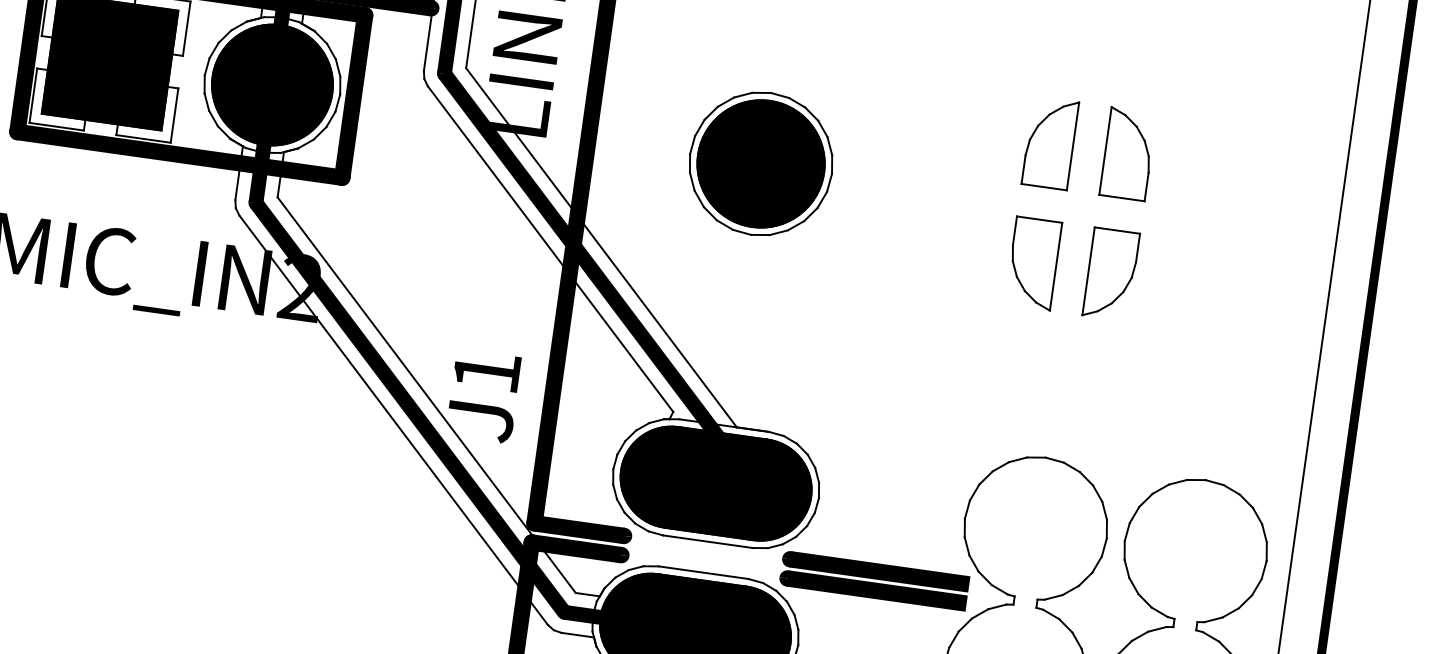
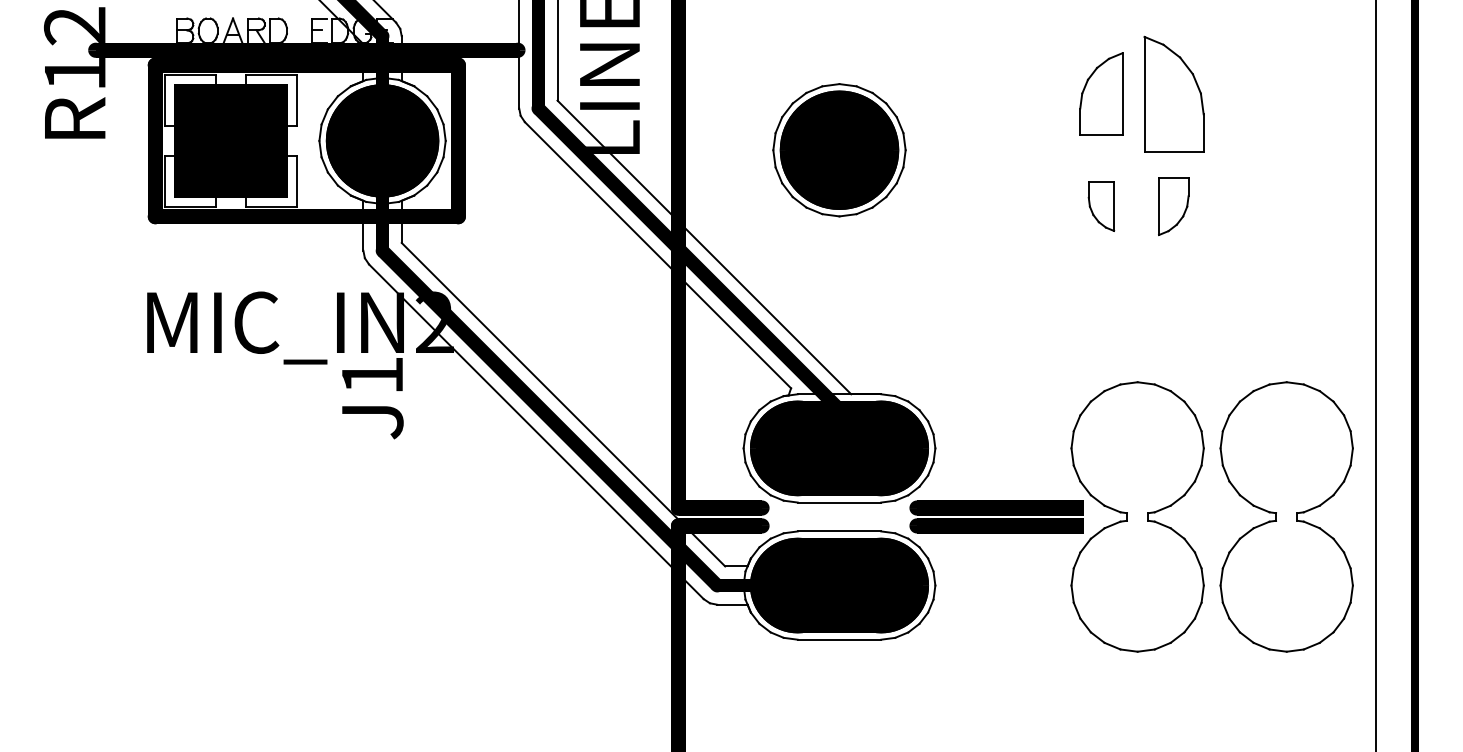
part: (1127, 153) -> (1173, 93), size x1.4
part: (1033, 263) -> (1101, 206), size x0.6
part: (1110, 274) -> (1173, 206), size x0.7
text: (483, 396) -> (372, 398), moved

